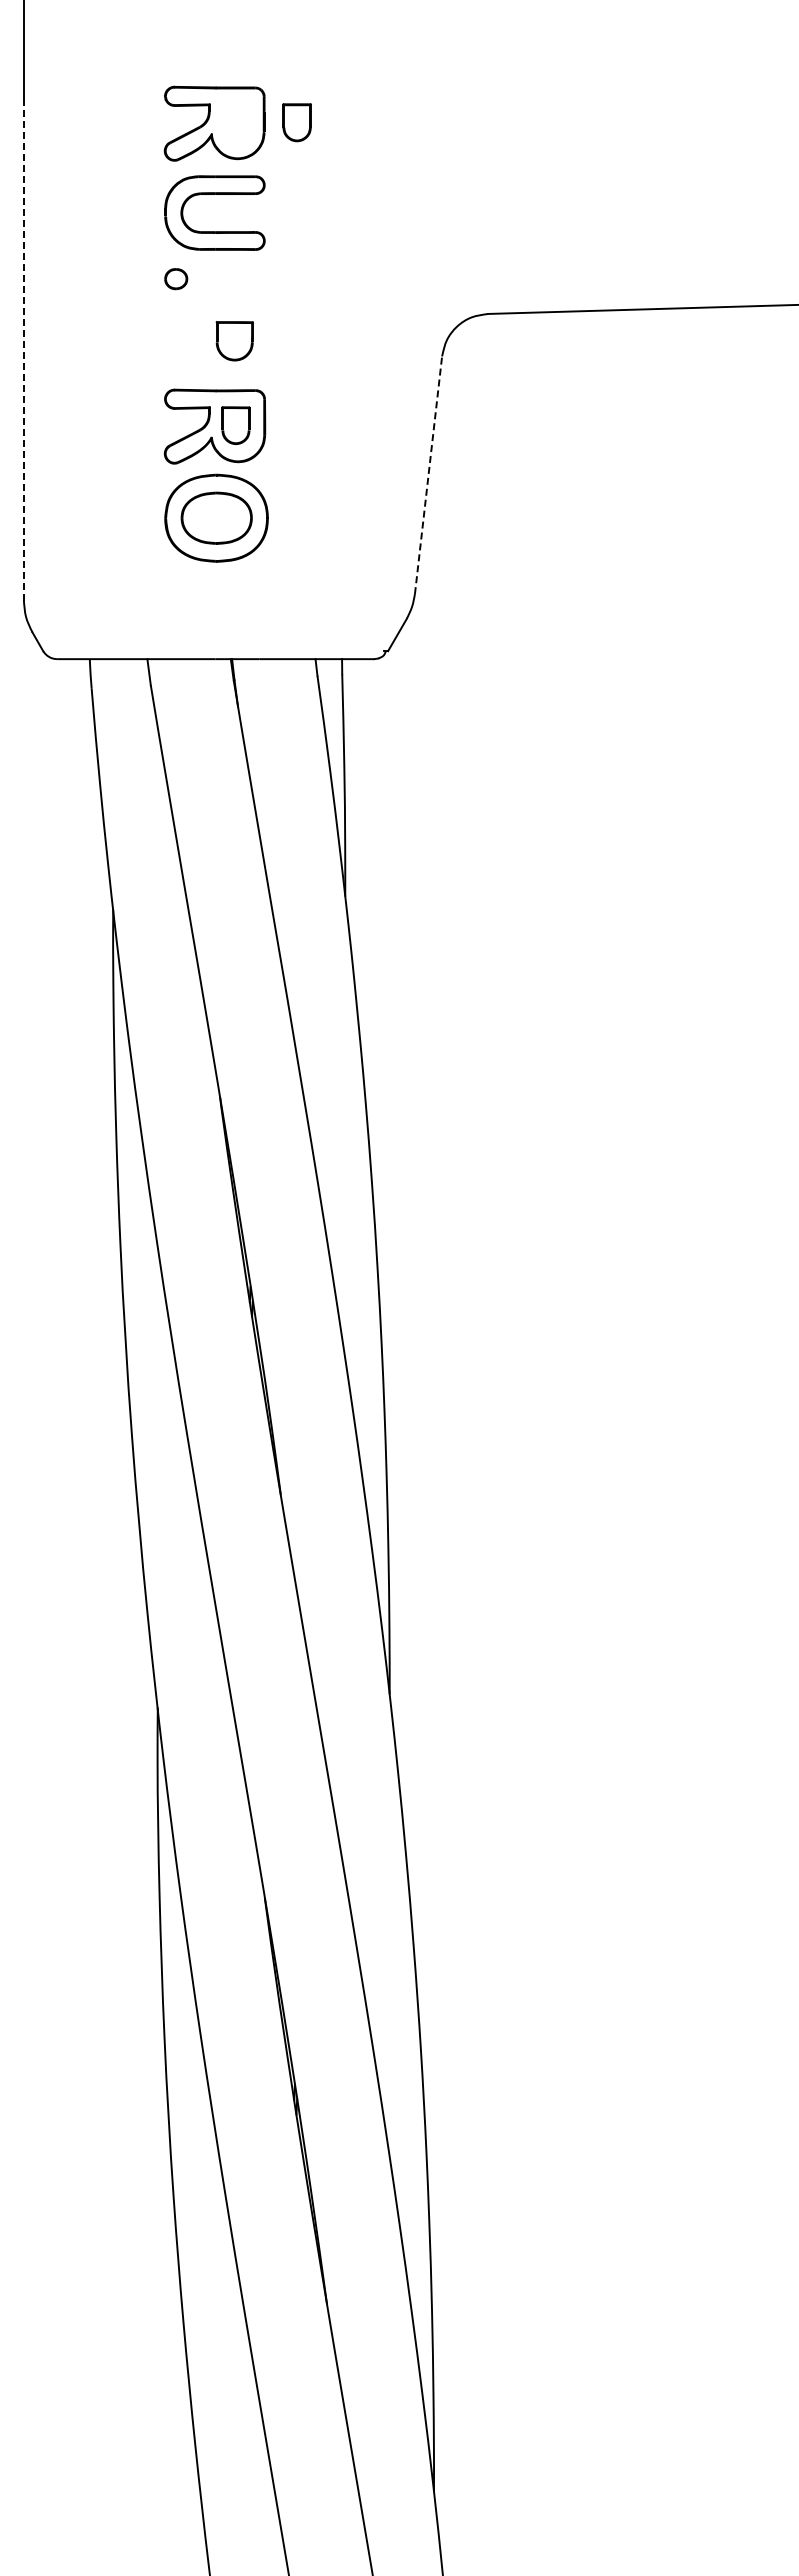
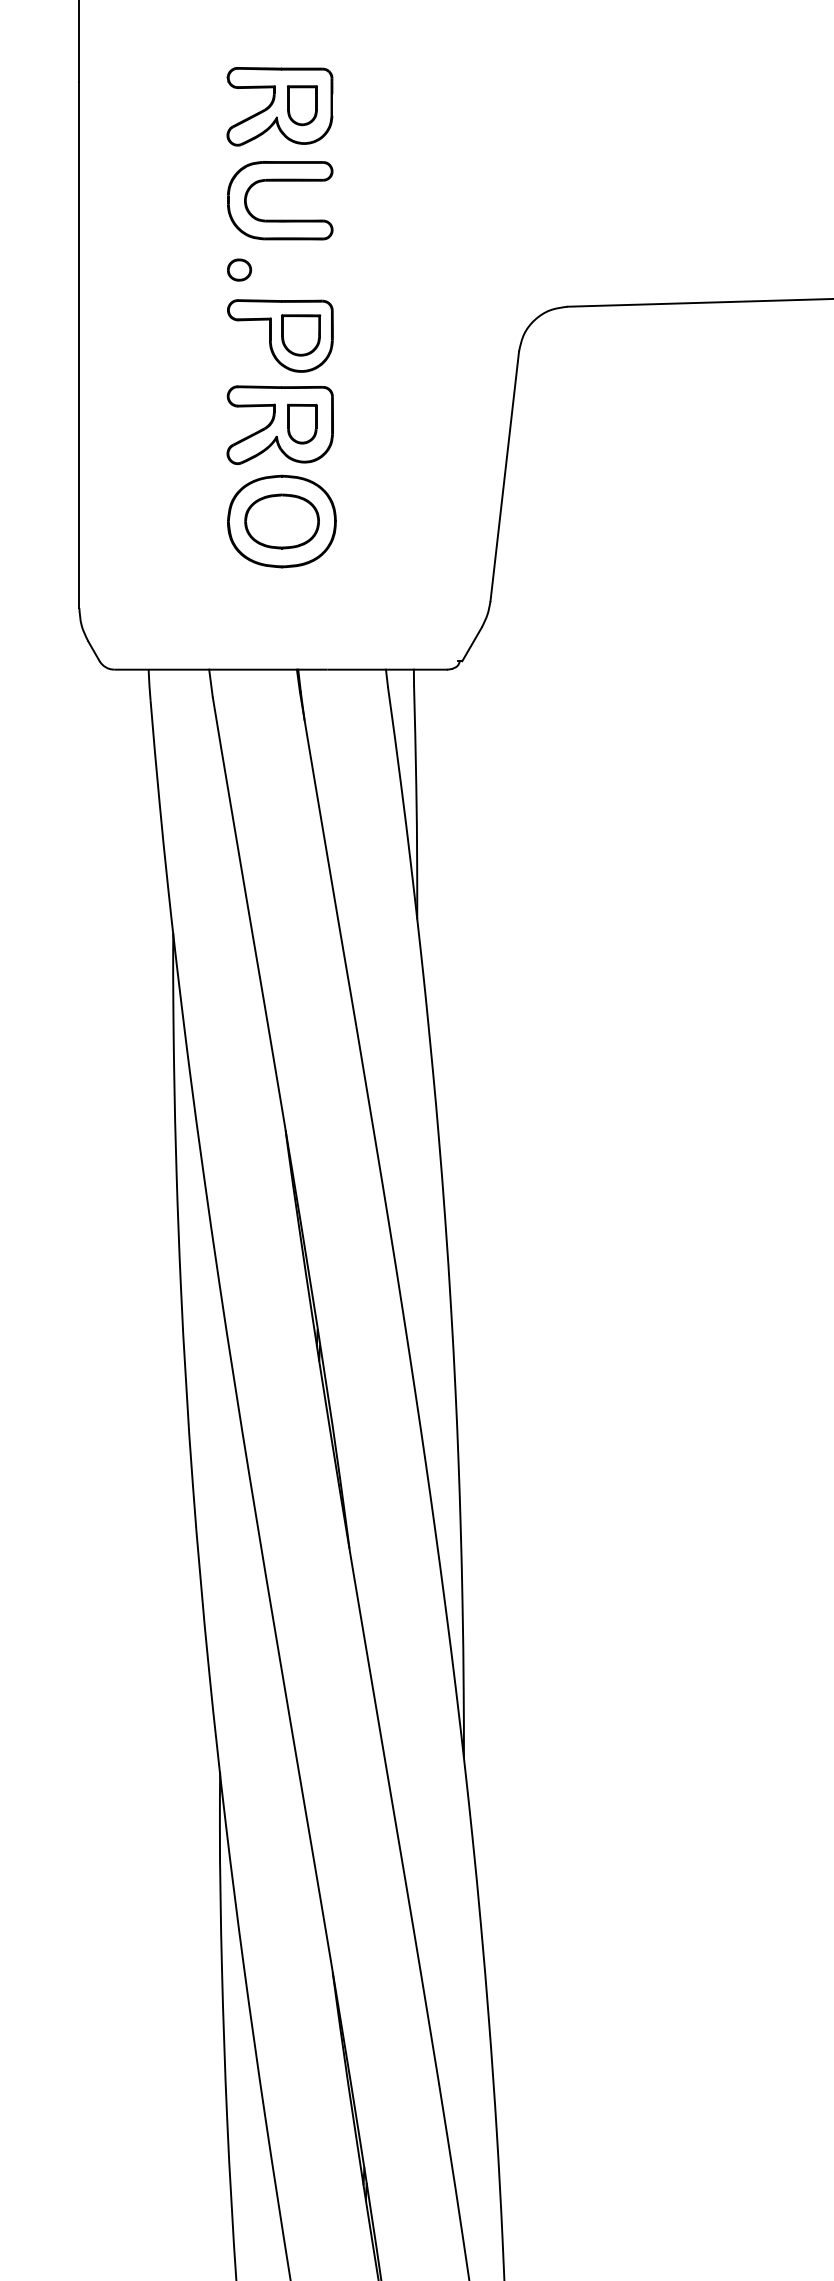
part: (296, 122) -> (301, 105), moved
part: (214, 341) -> (279, 335), added
line: (23, 349) -> (78, 344), dashed -> solid
line: (428, 475) -> (504, 476), dashed -> solid

